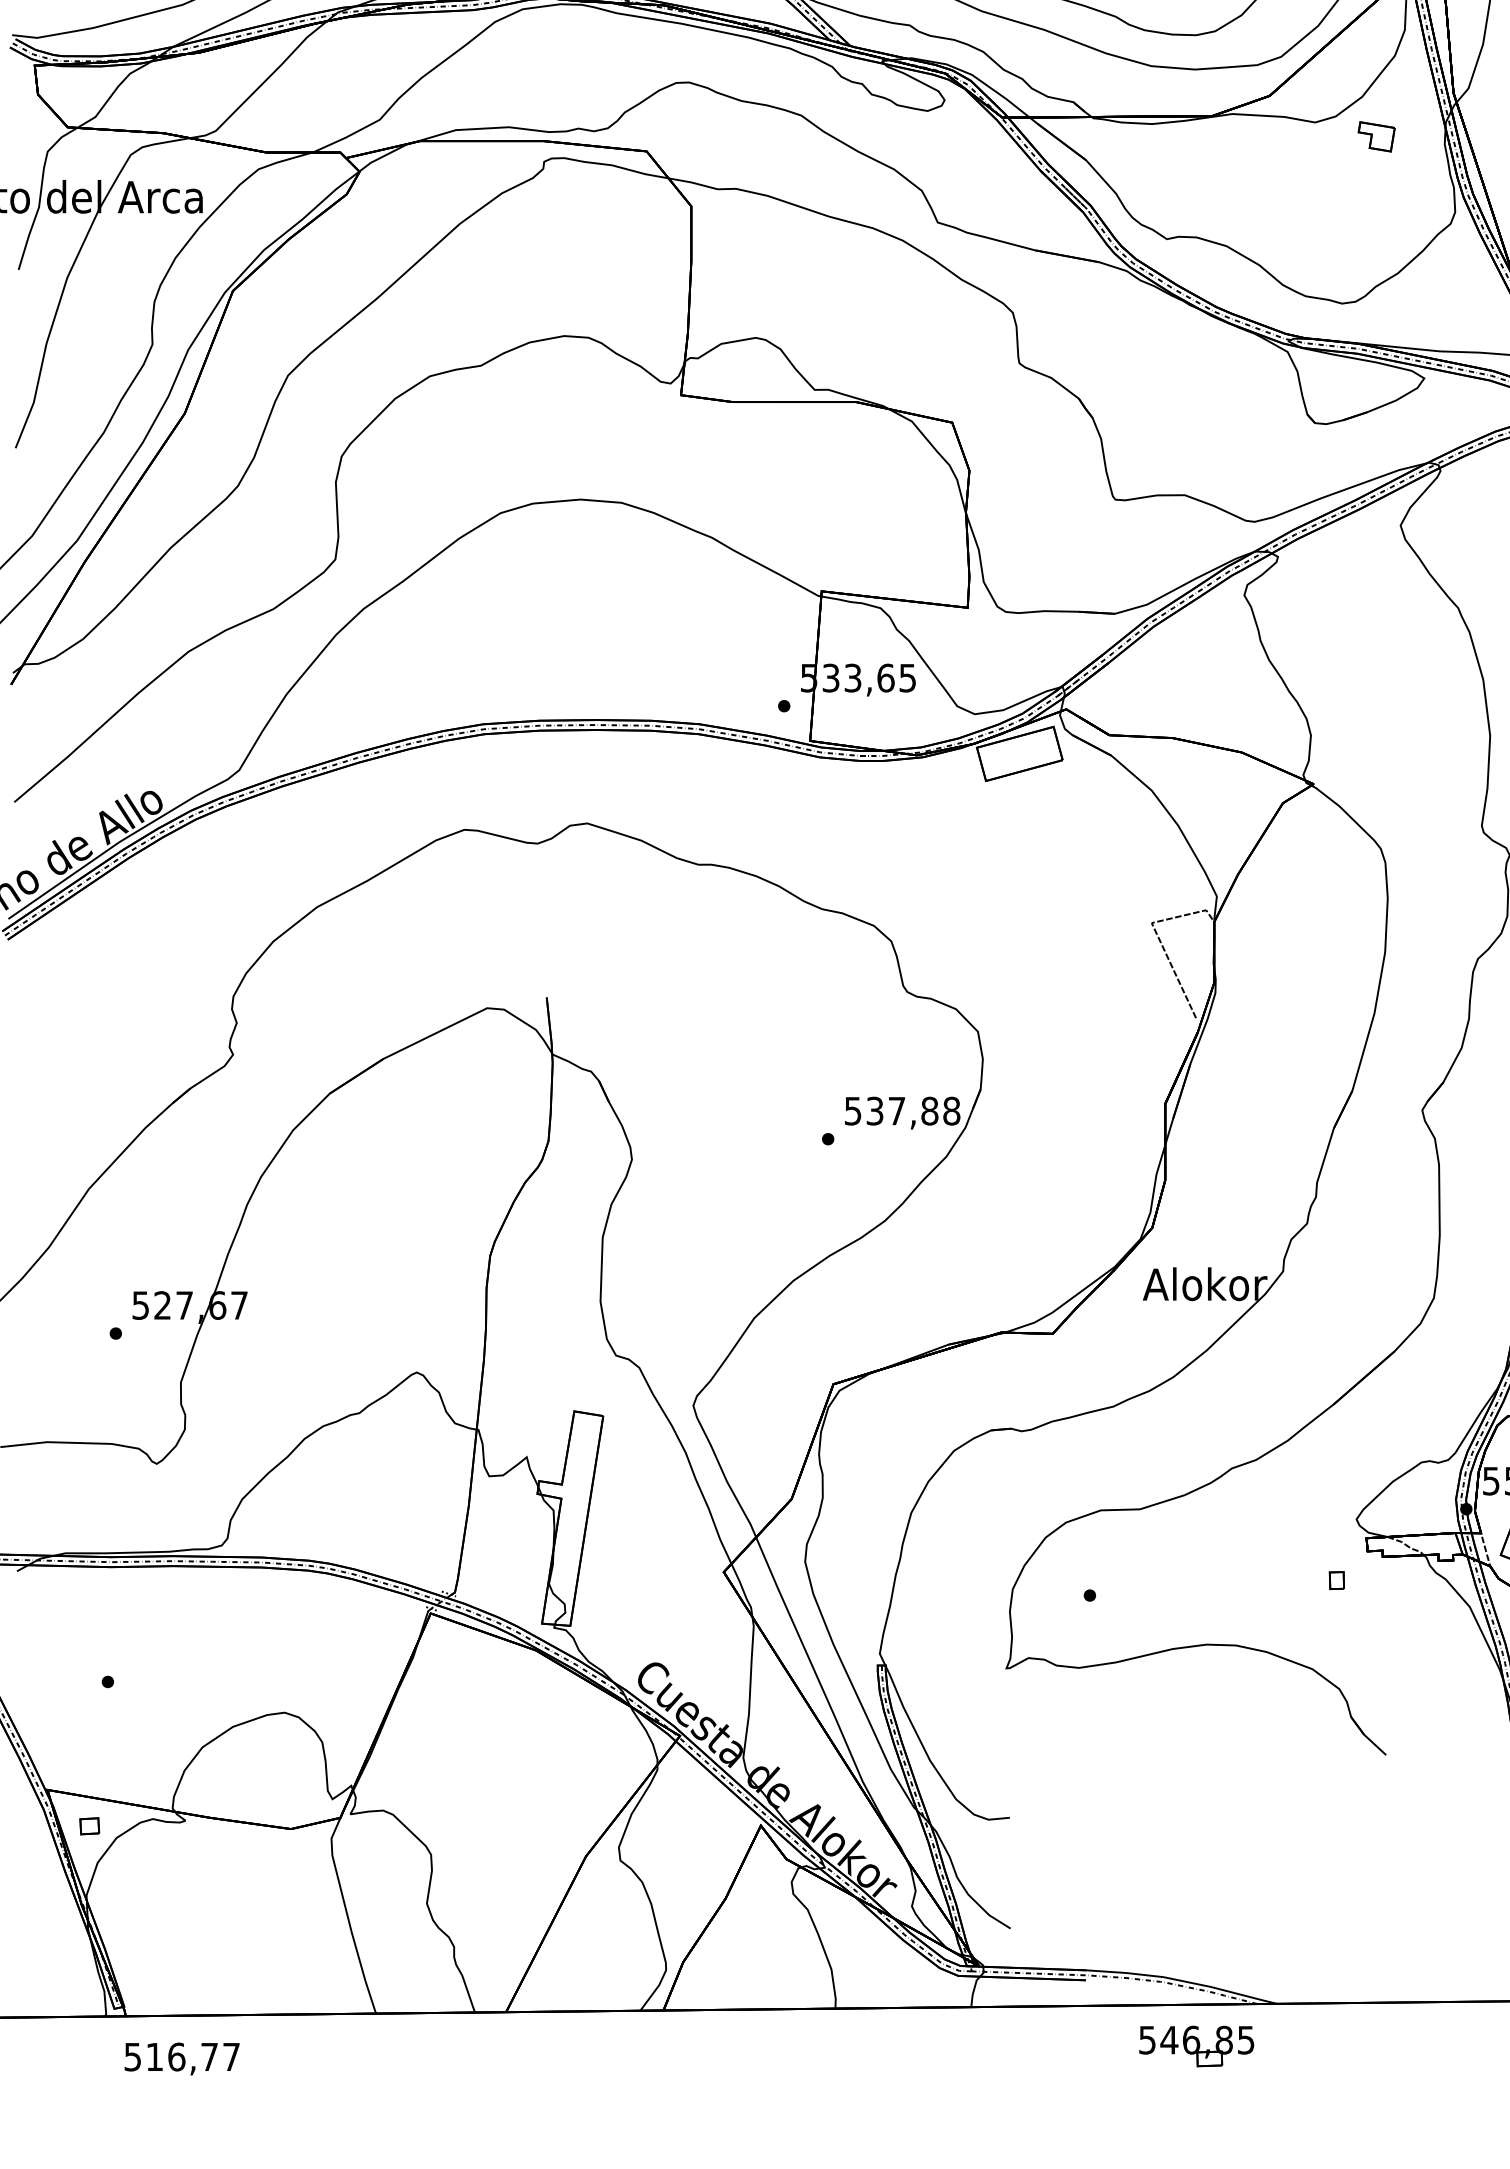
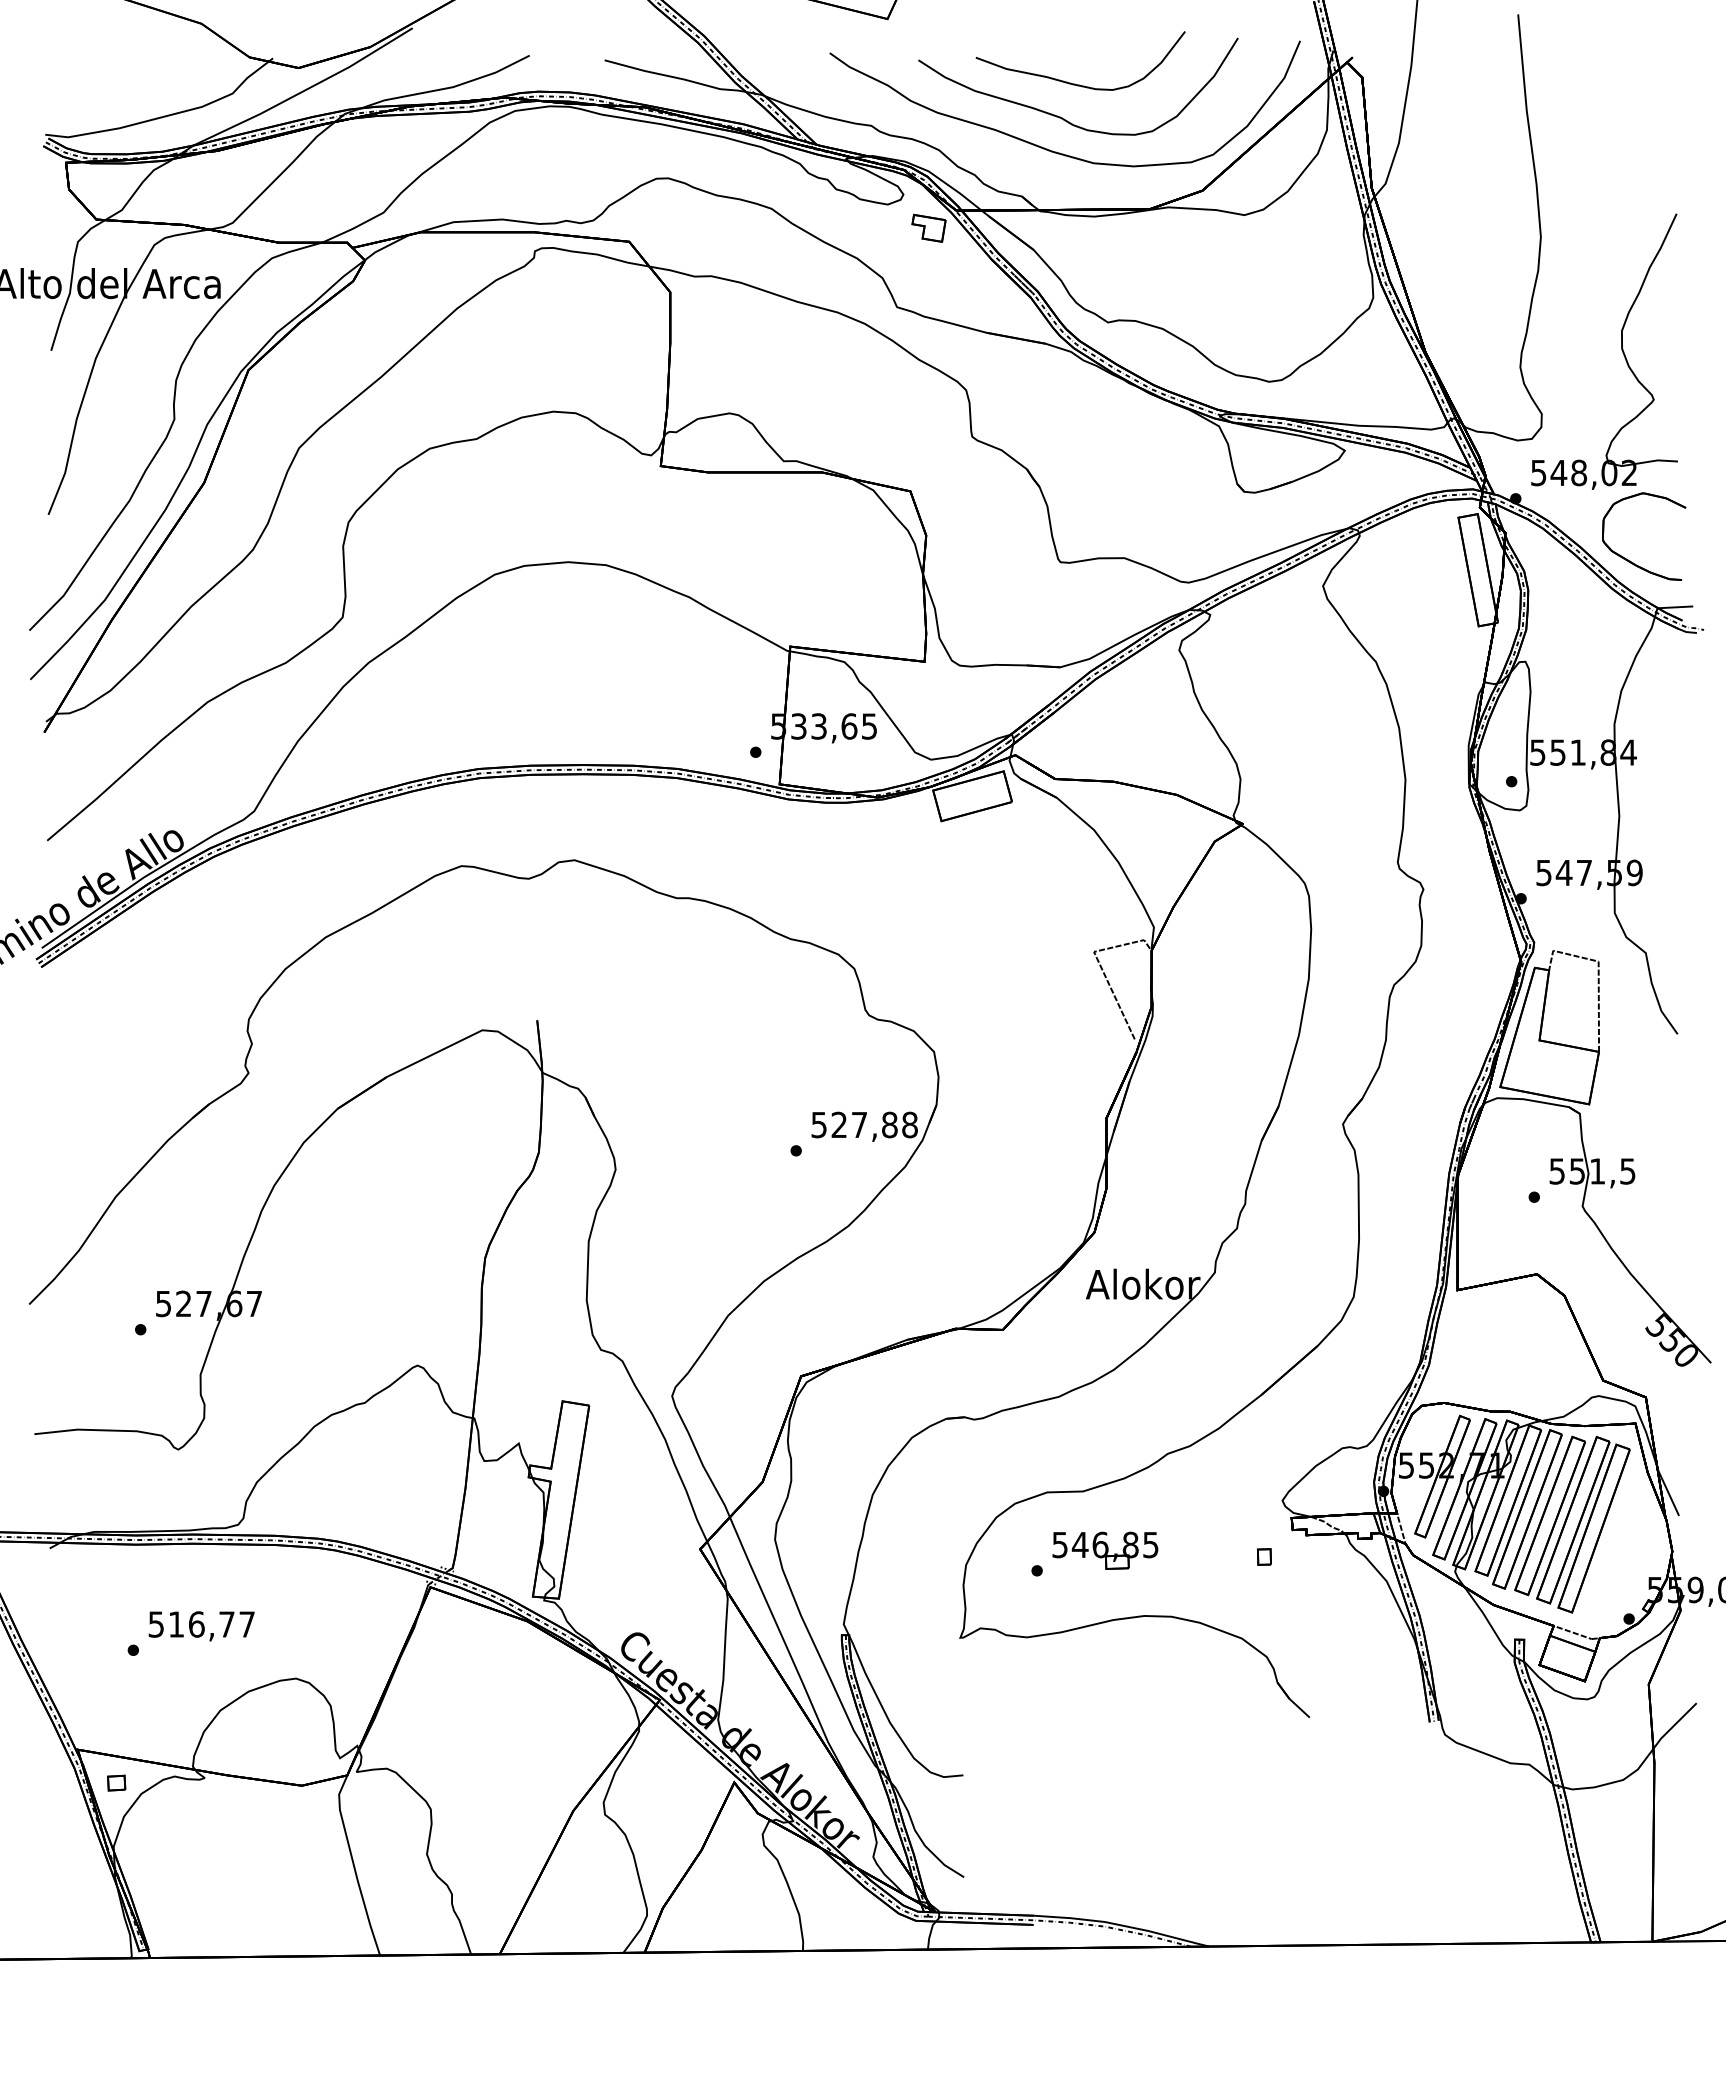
part: (1376, 135) -> (928, 227), moved
text: (874, 1111) -> (838, 1125), 537,88 -> 527,88
part: (1196, 2046) -> (1105, 1550), moved
text: (181, 2059) -> (201, 1626), moved

